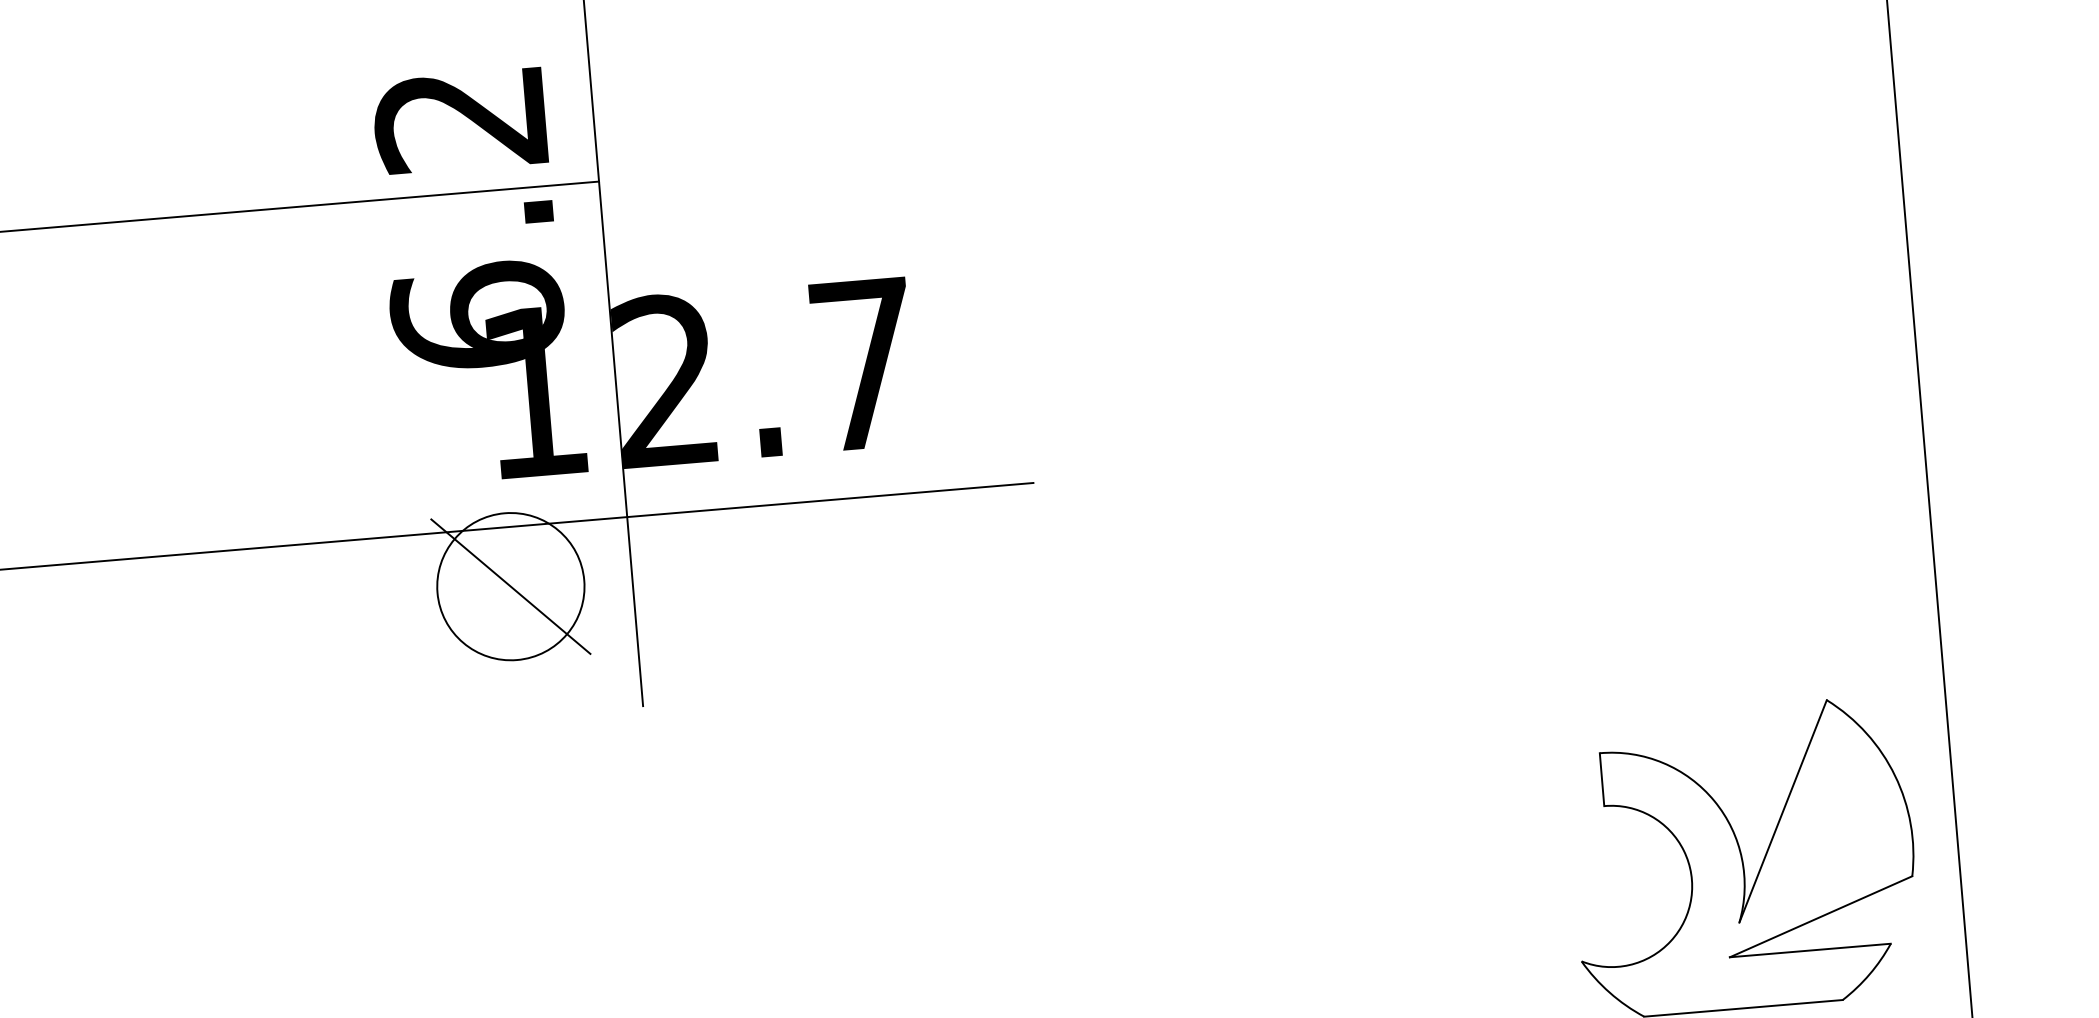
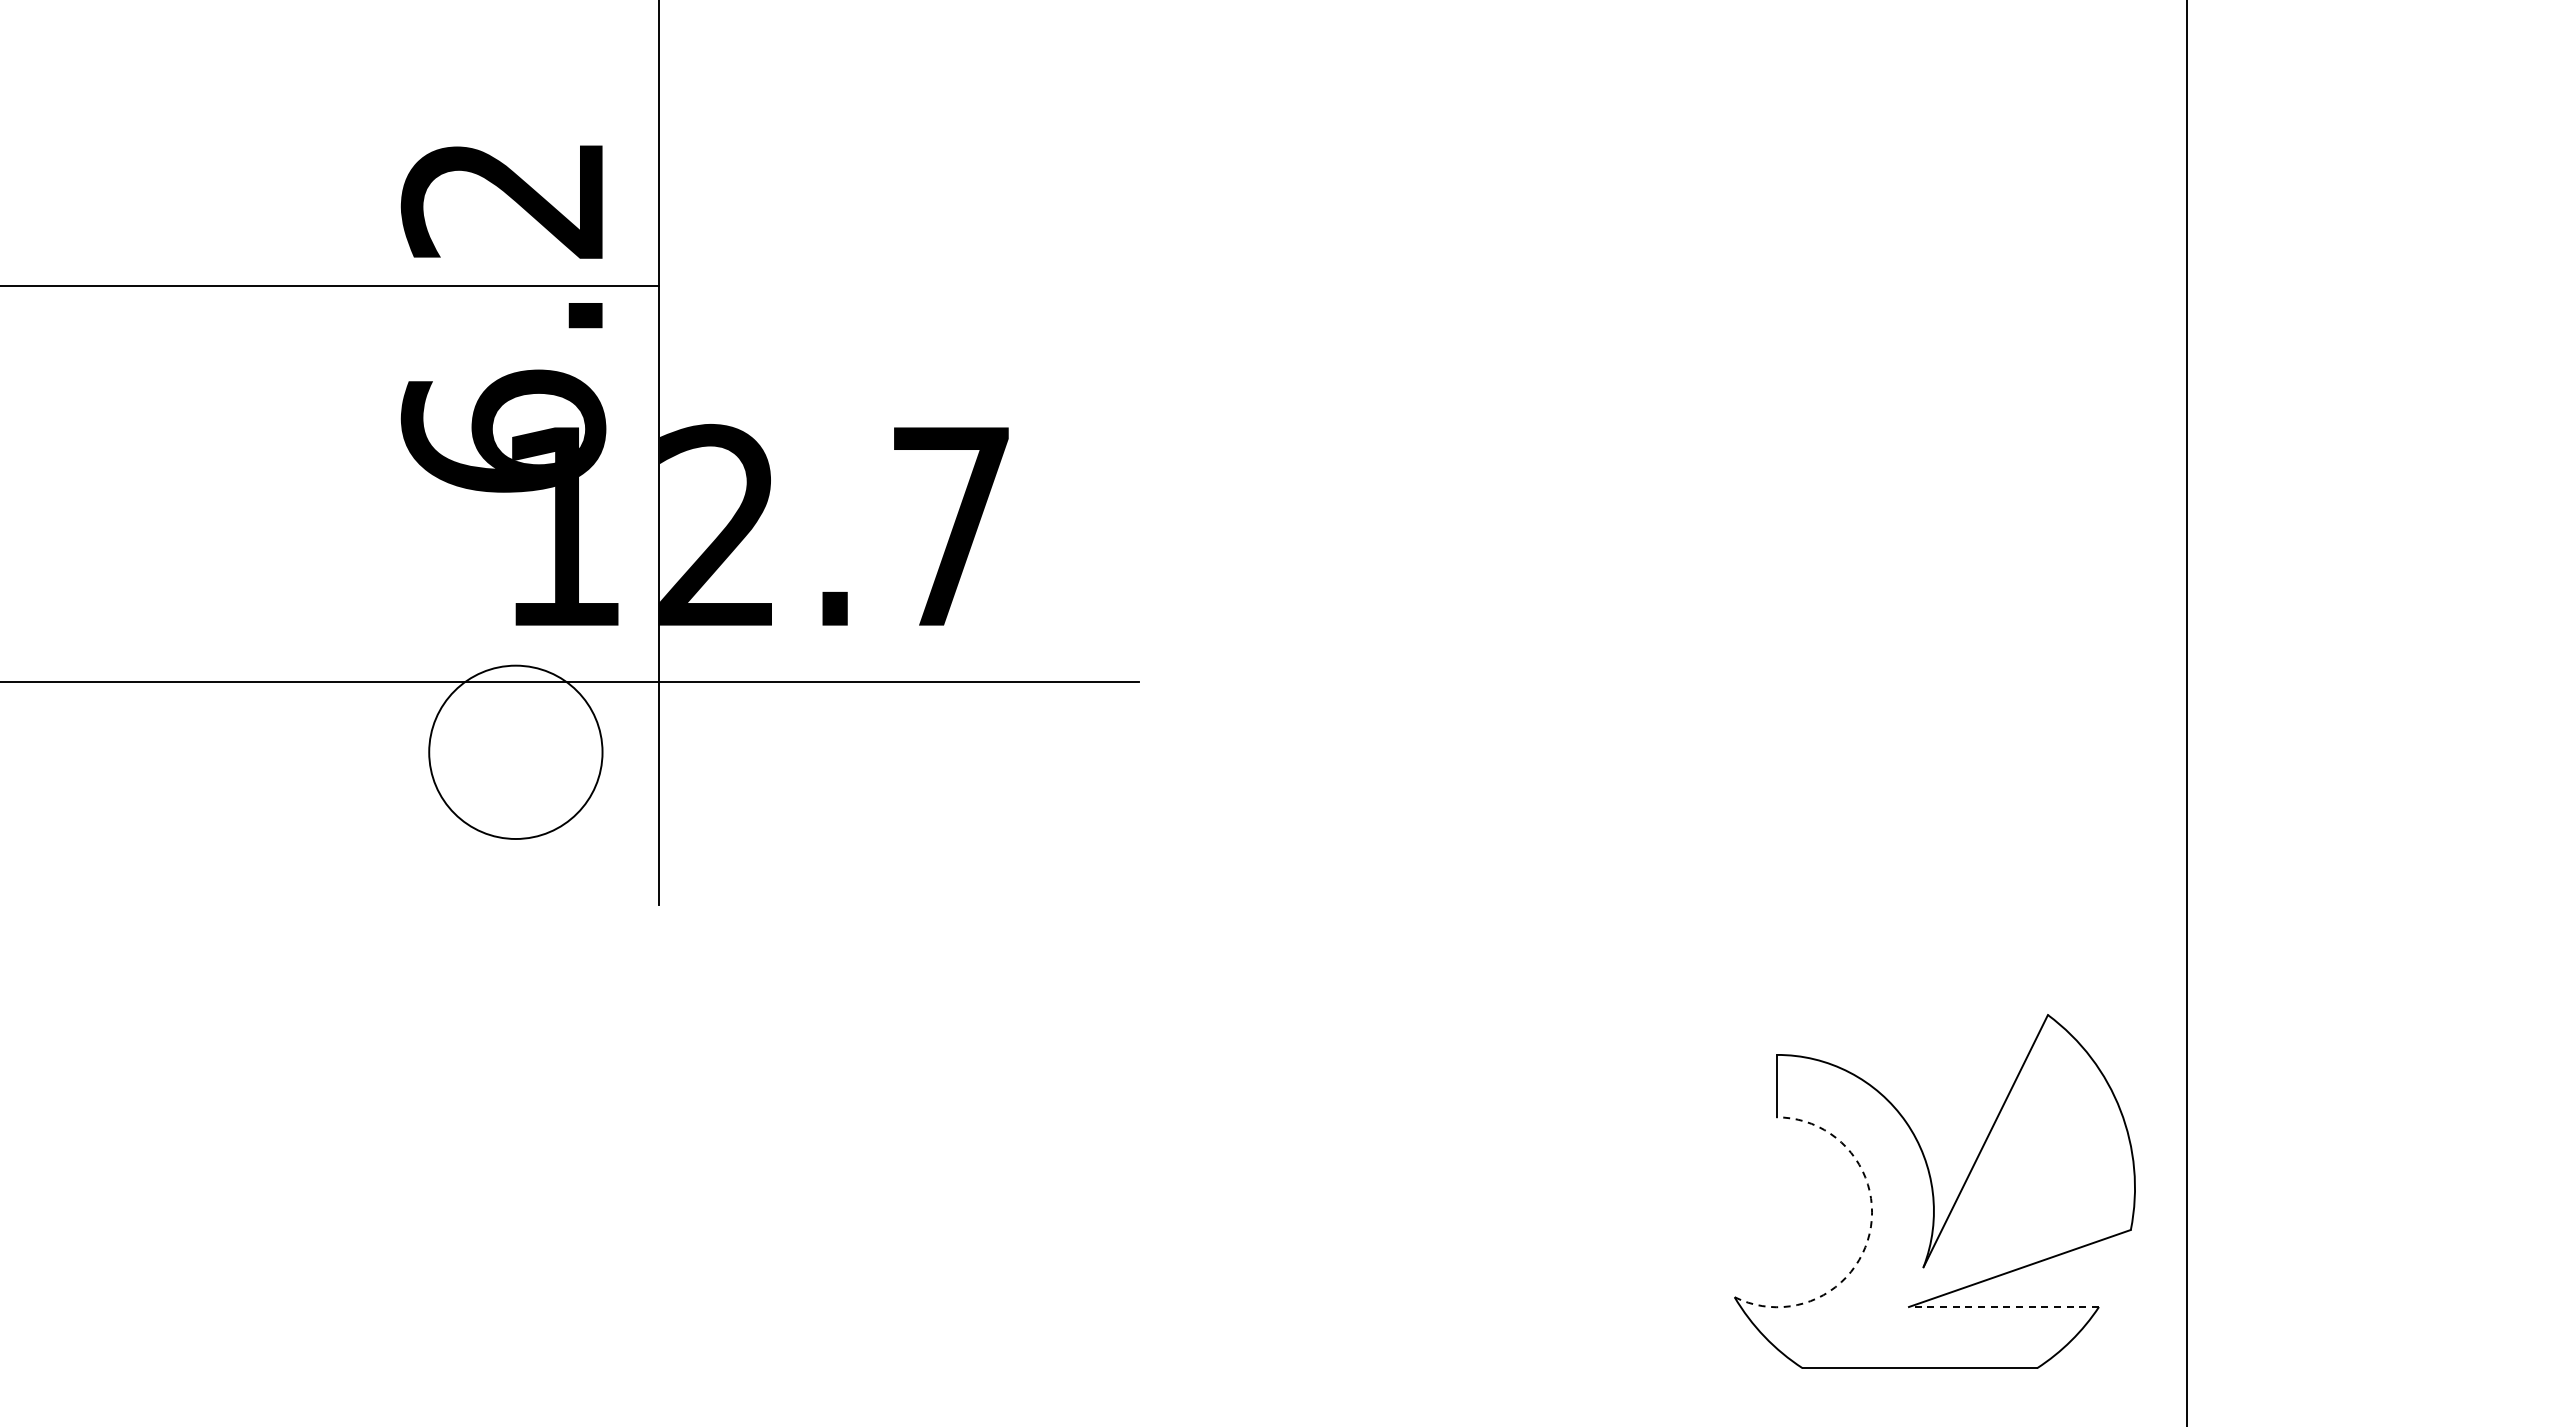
line: (510, 586) -> (515, 752), removed
arc: (1691, 897) -> (1869, 1233), solid -> dashed
line: (1809, 950) -> (2003, 1307), solid -> dashed

